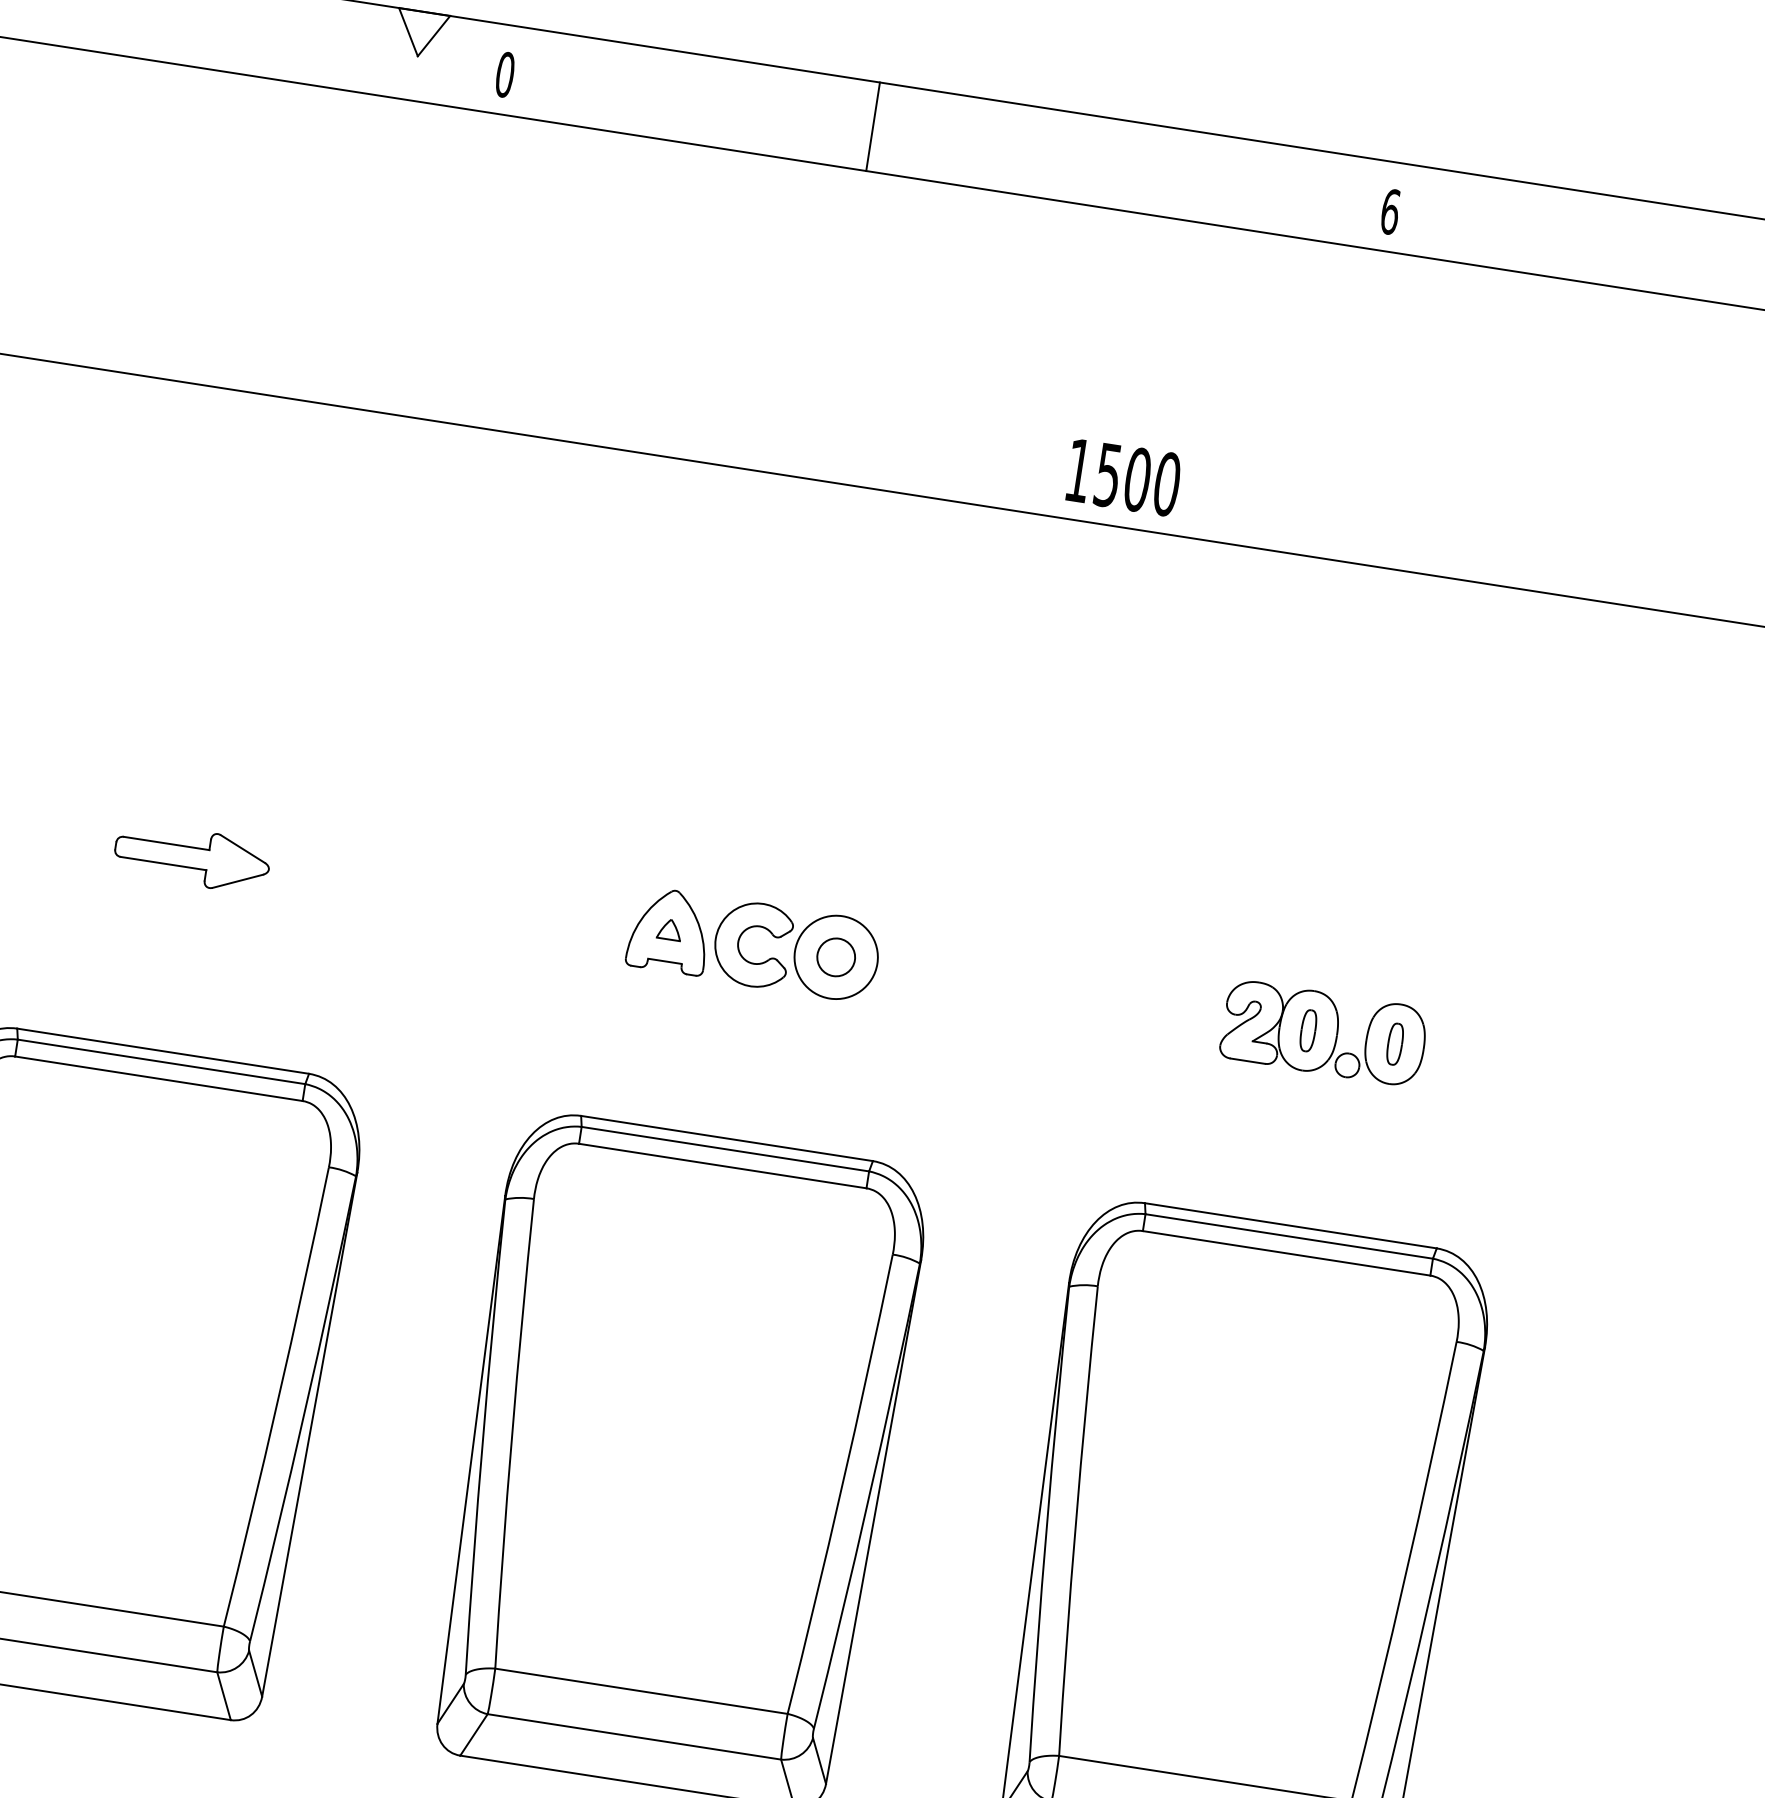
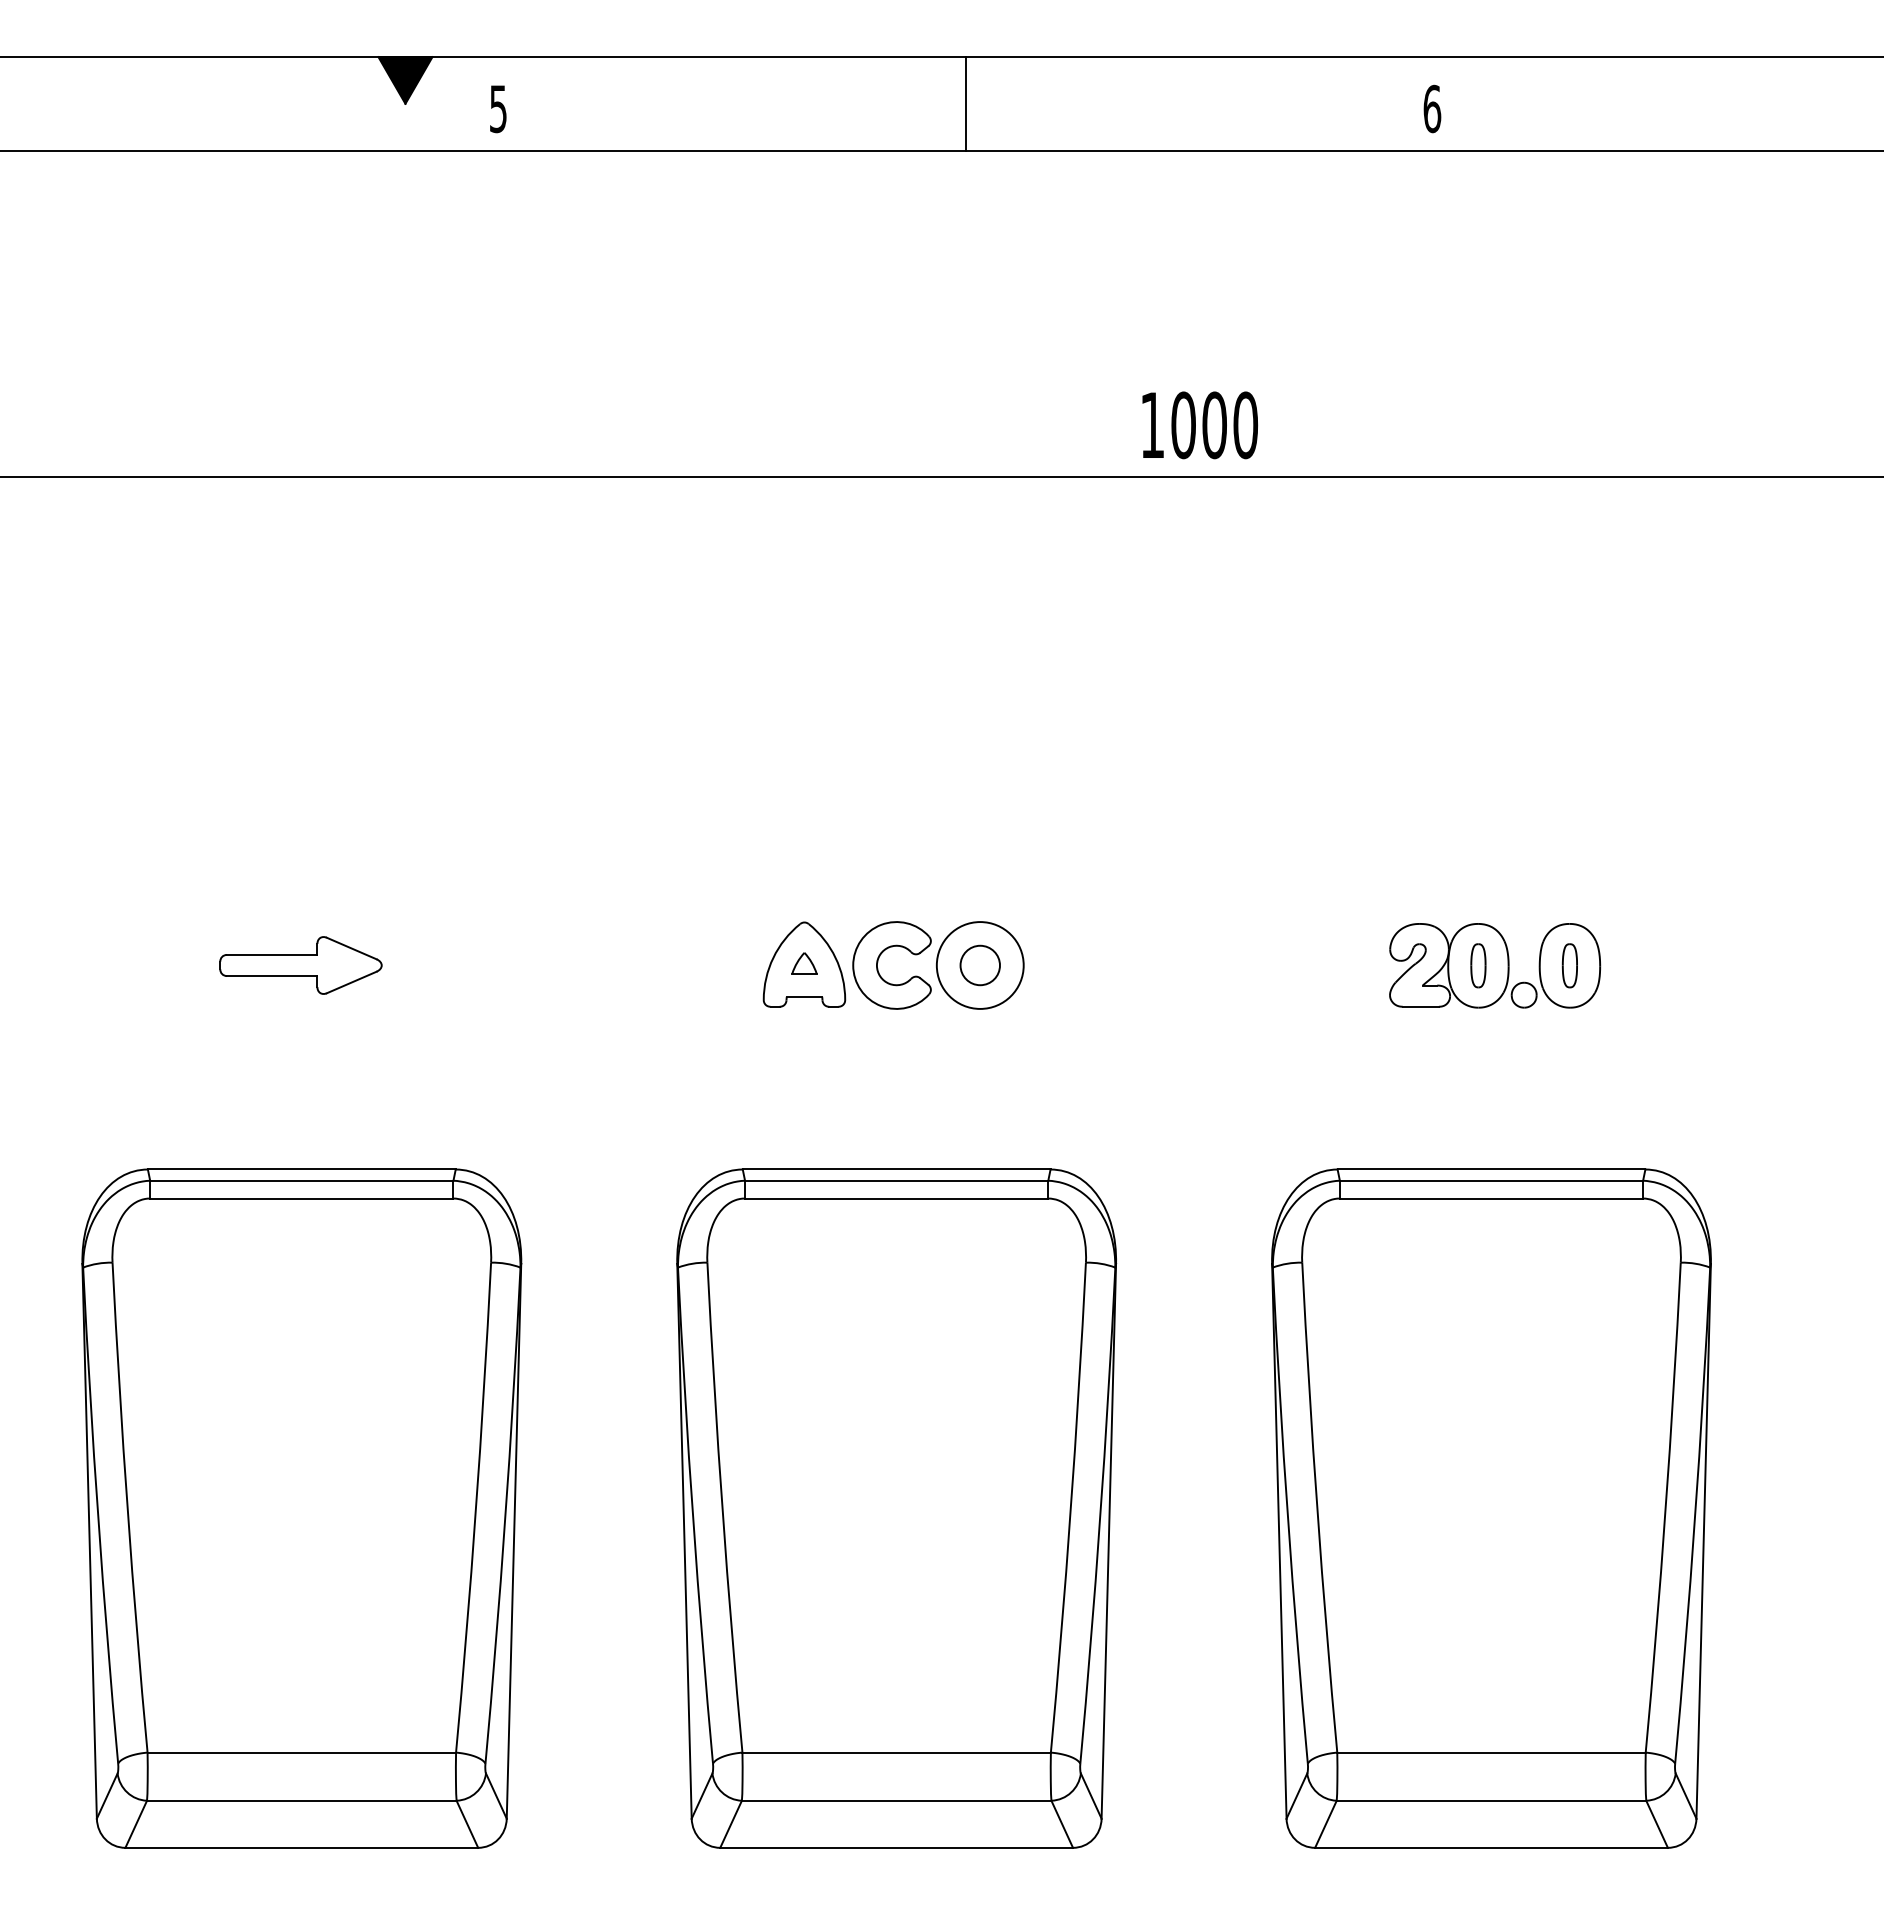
fill: (421, 34) -> (405, 80), added
text: (505, 74) -> (498, 108), 0 -> 5
line: (872, 126) -> (965, 103), moved
text: (1108, 475) -> (1183, 425), 1500 -> 1000

